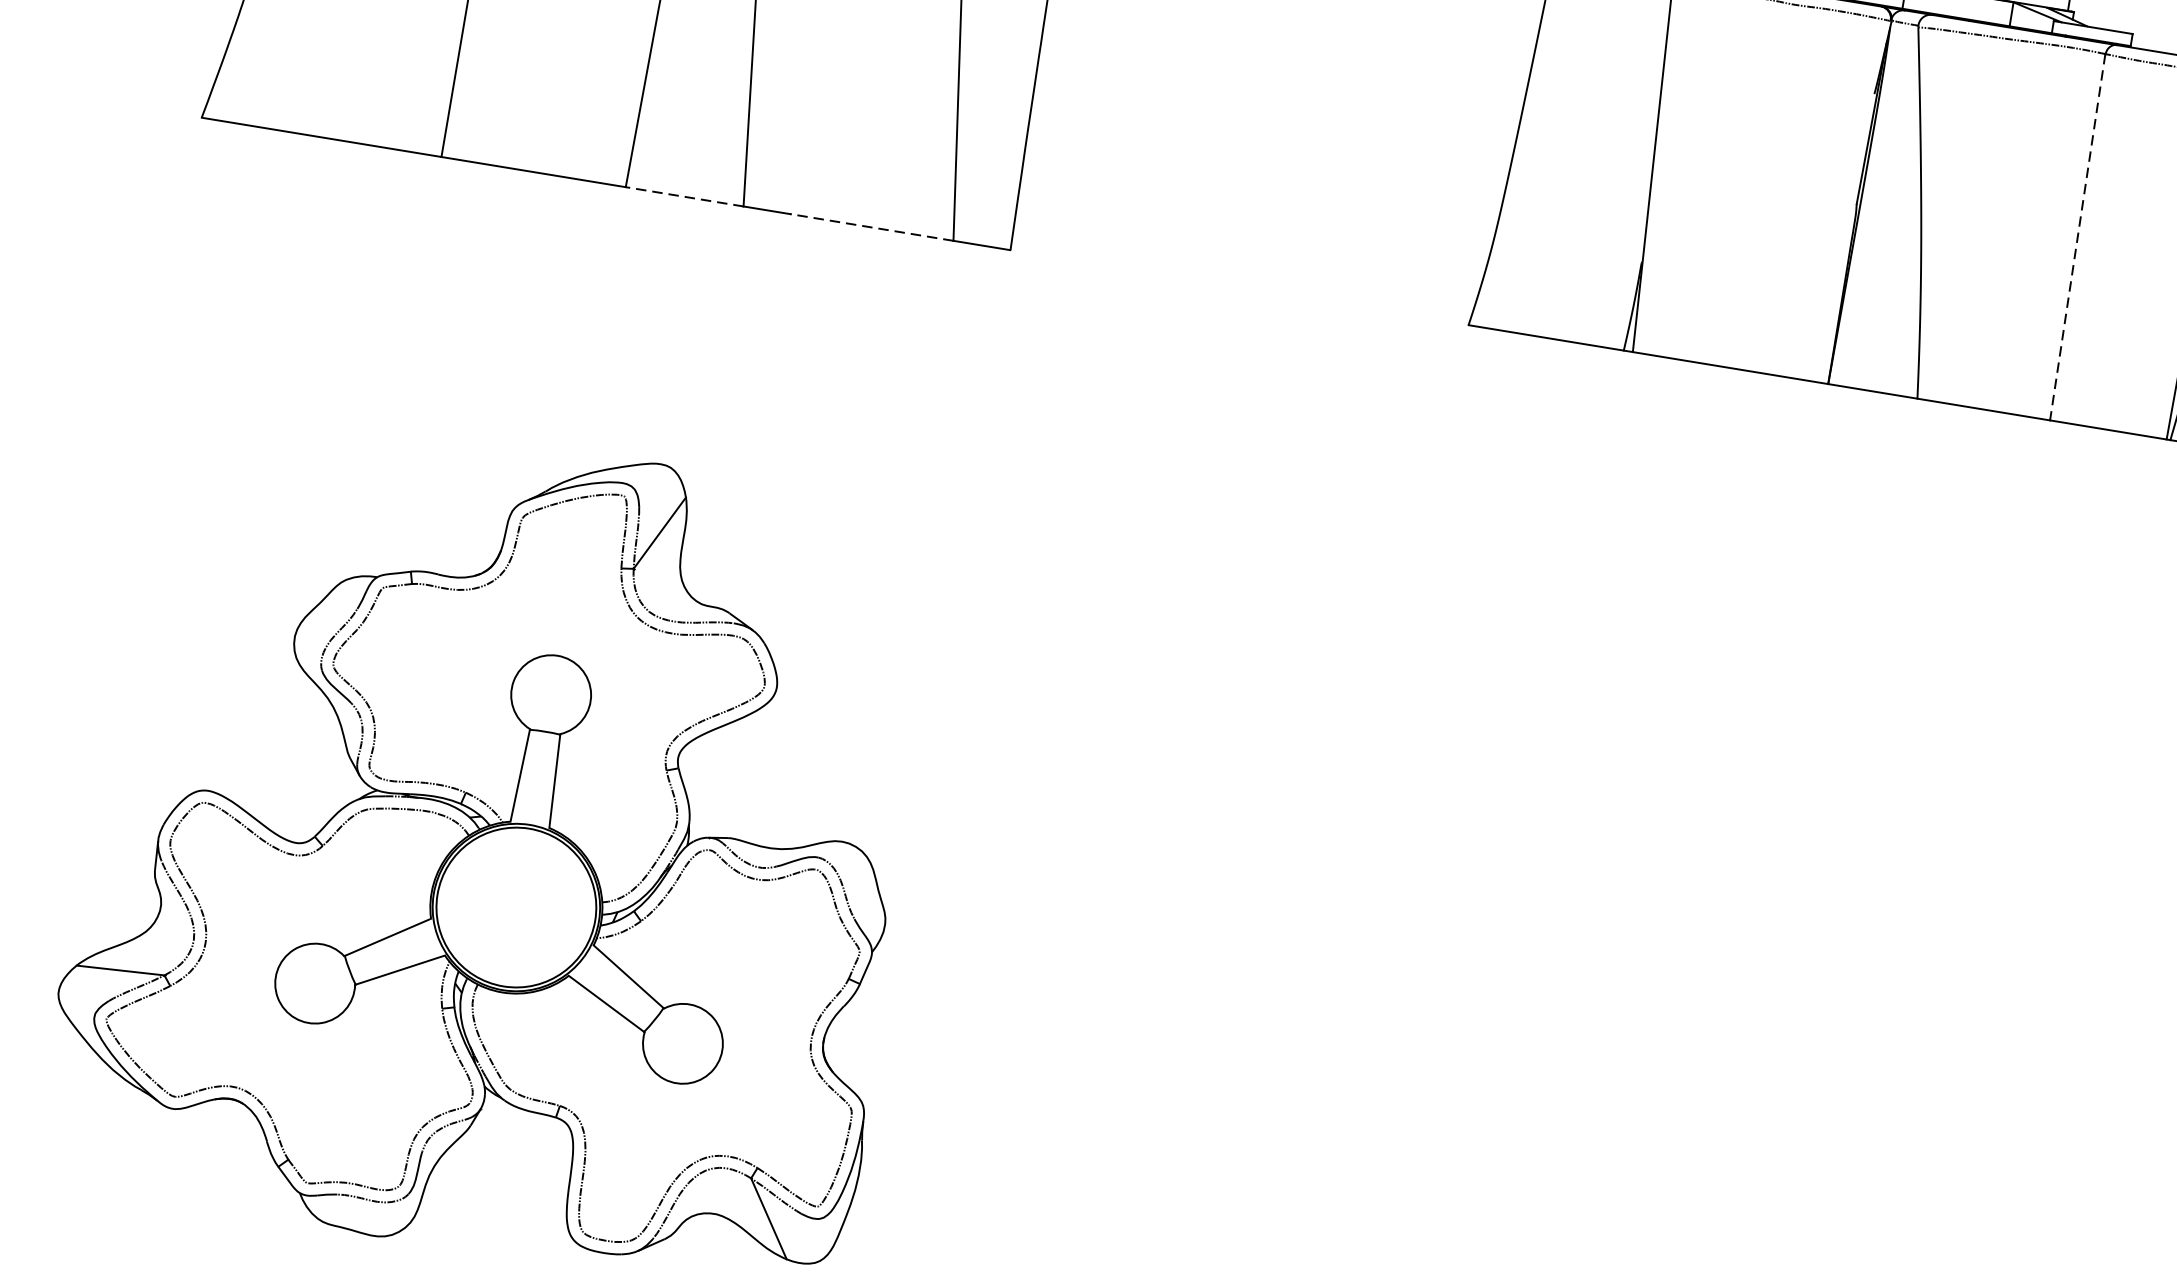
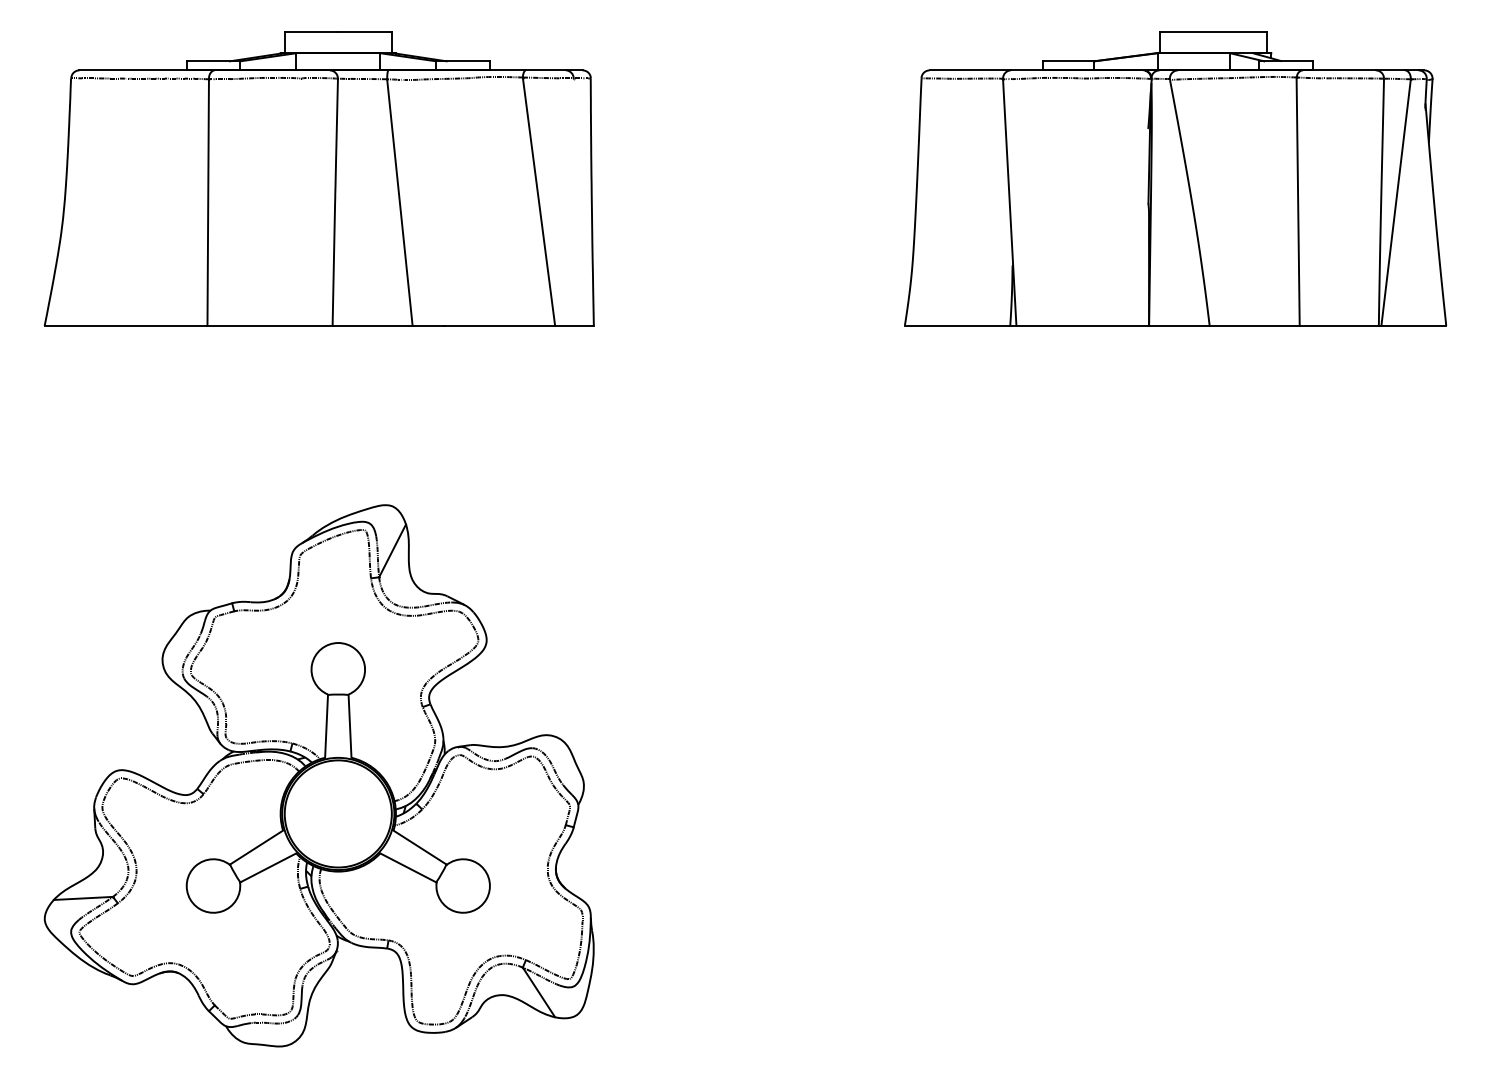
line: (684, 196) -> (372, 325), dashed -> solid
line: (871, 227) -> (499, 325), dashed -> solid
line: (2078, 238) -> (1298, 202), dashed -> solid

